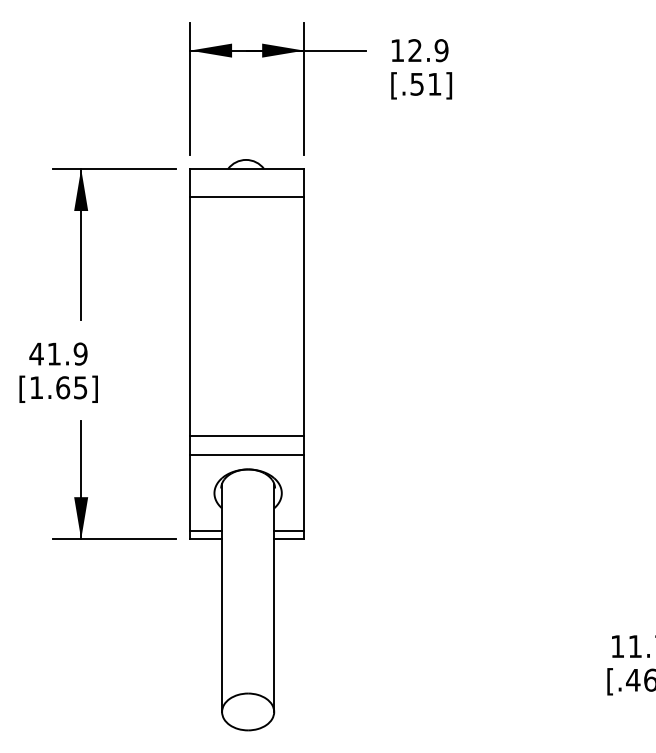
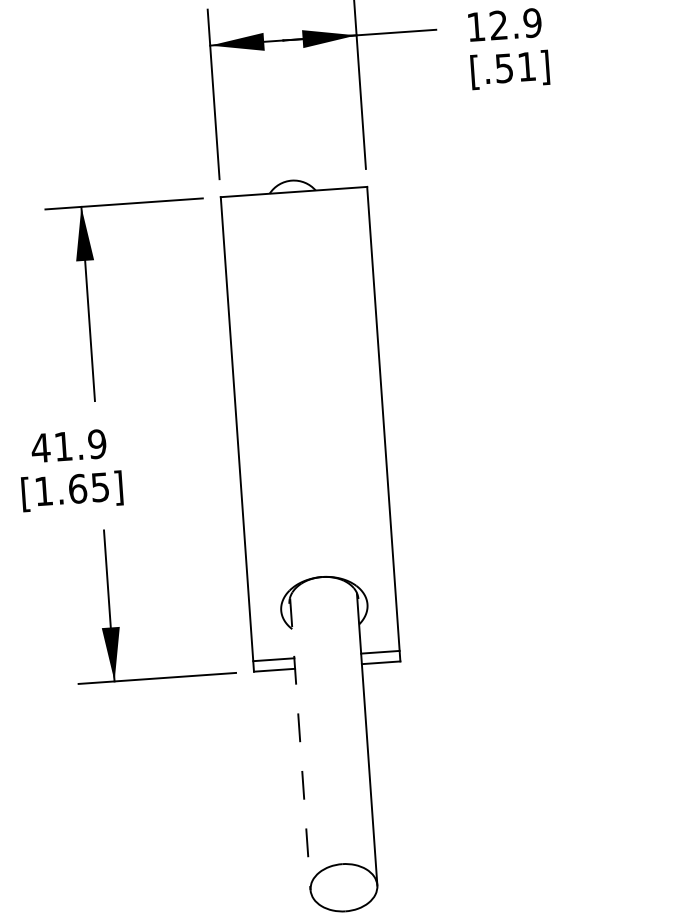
line: (247, 196) -> (296, 227), removed
line: (247, 435) -> (318, 533), removed
line: (247, 455) -> (320, 559), removed
line: (222, 598) -> (300, 744), solid -> dashed

